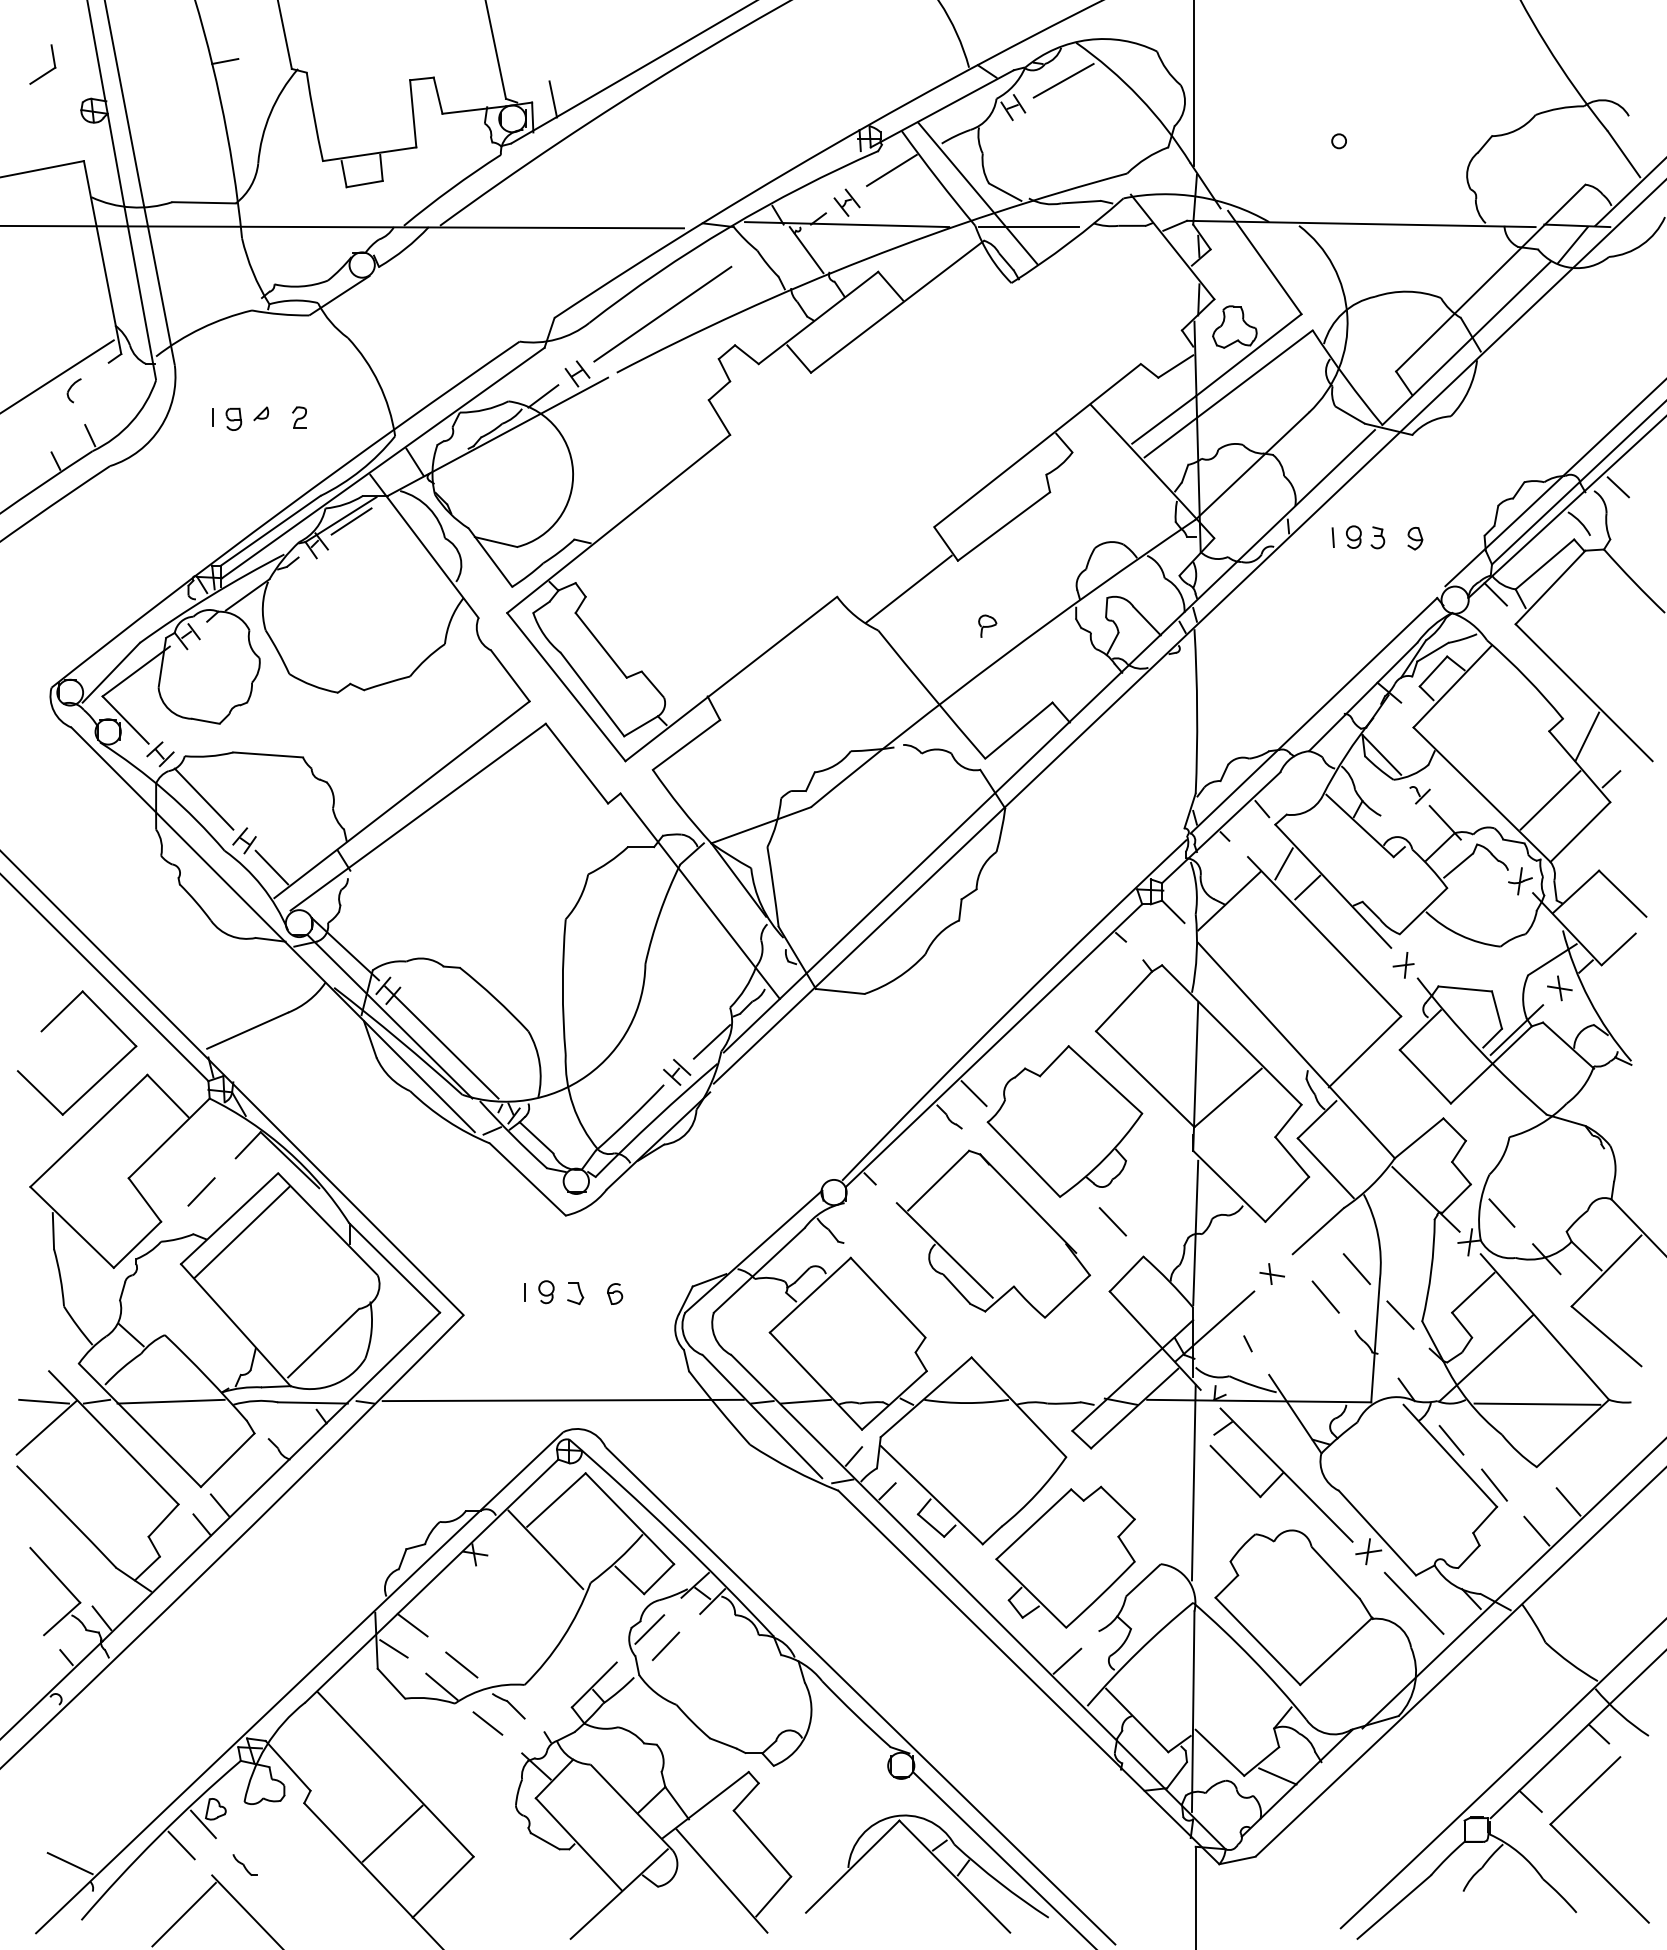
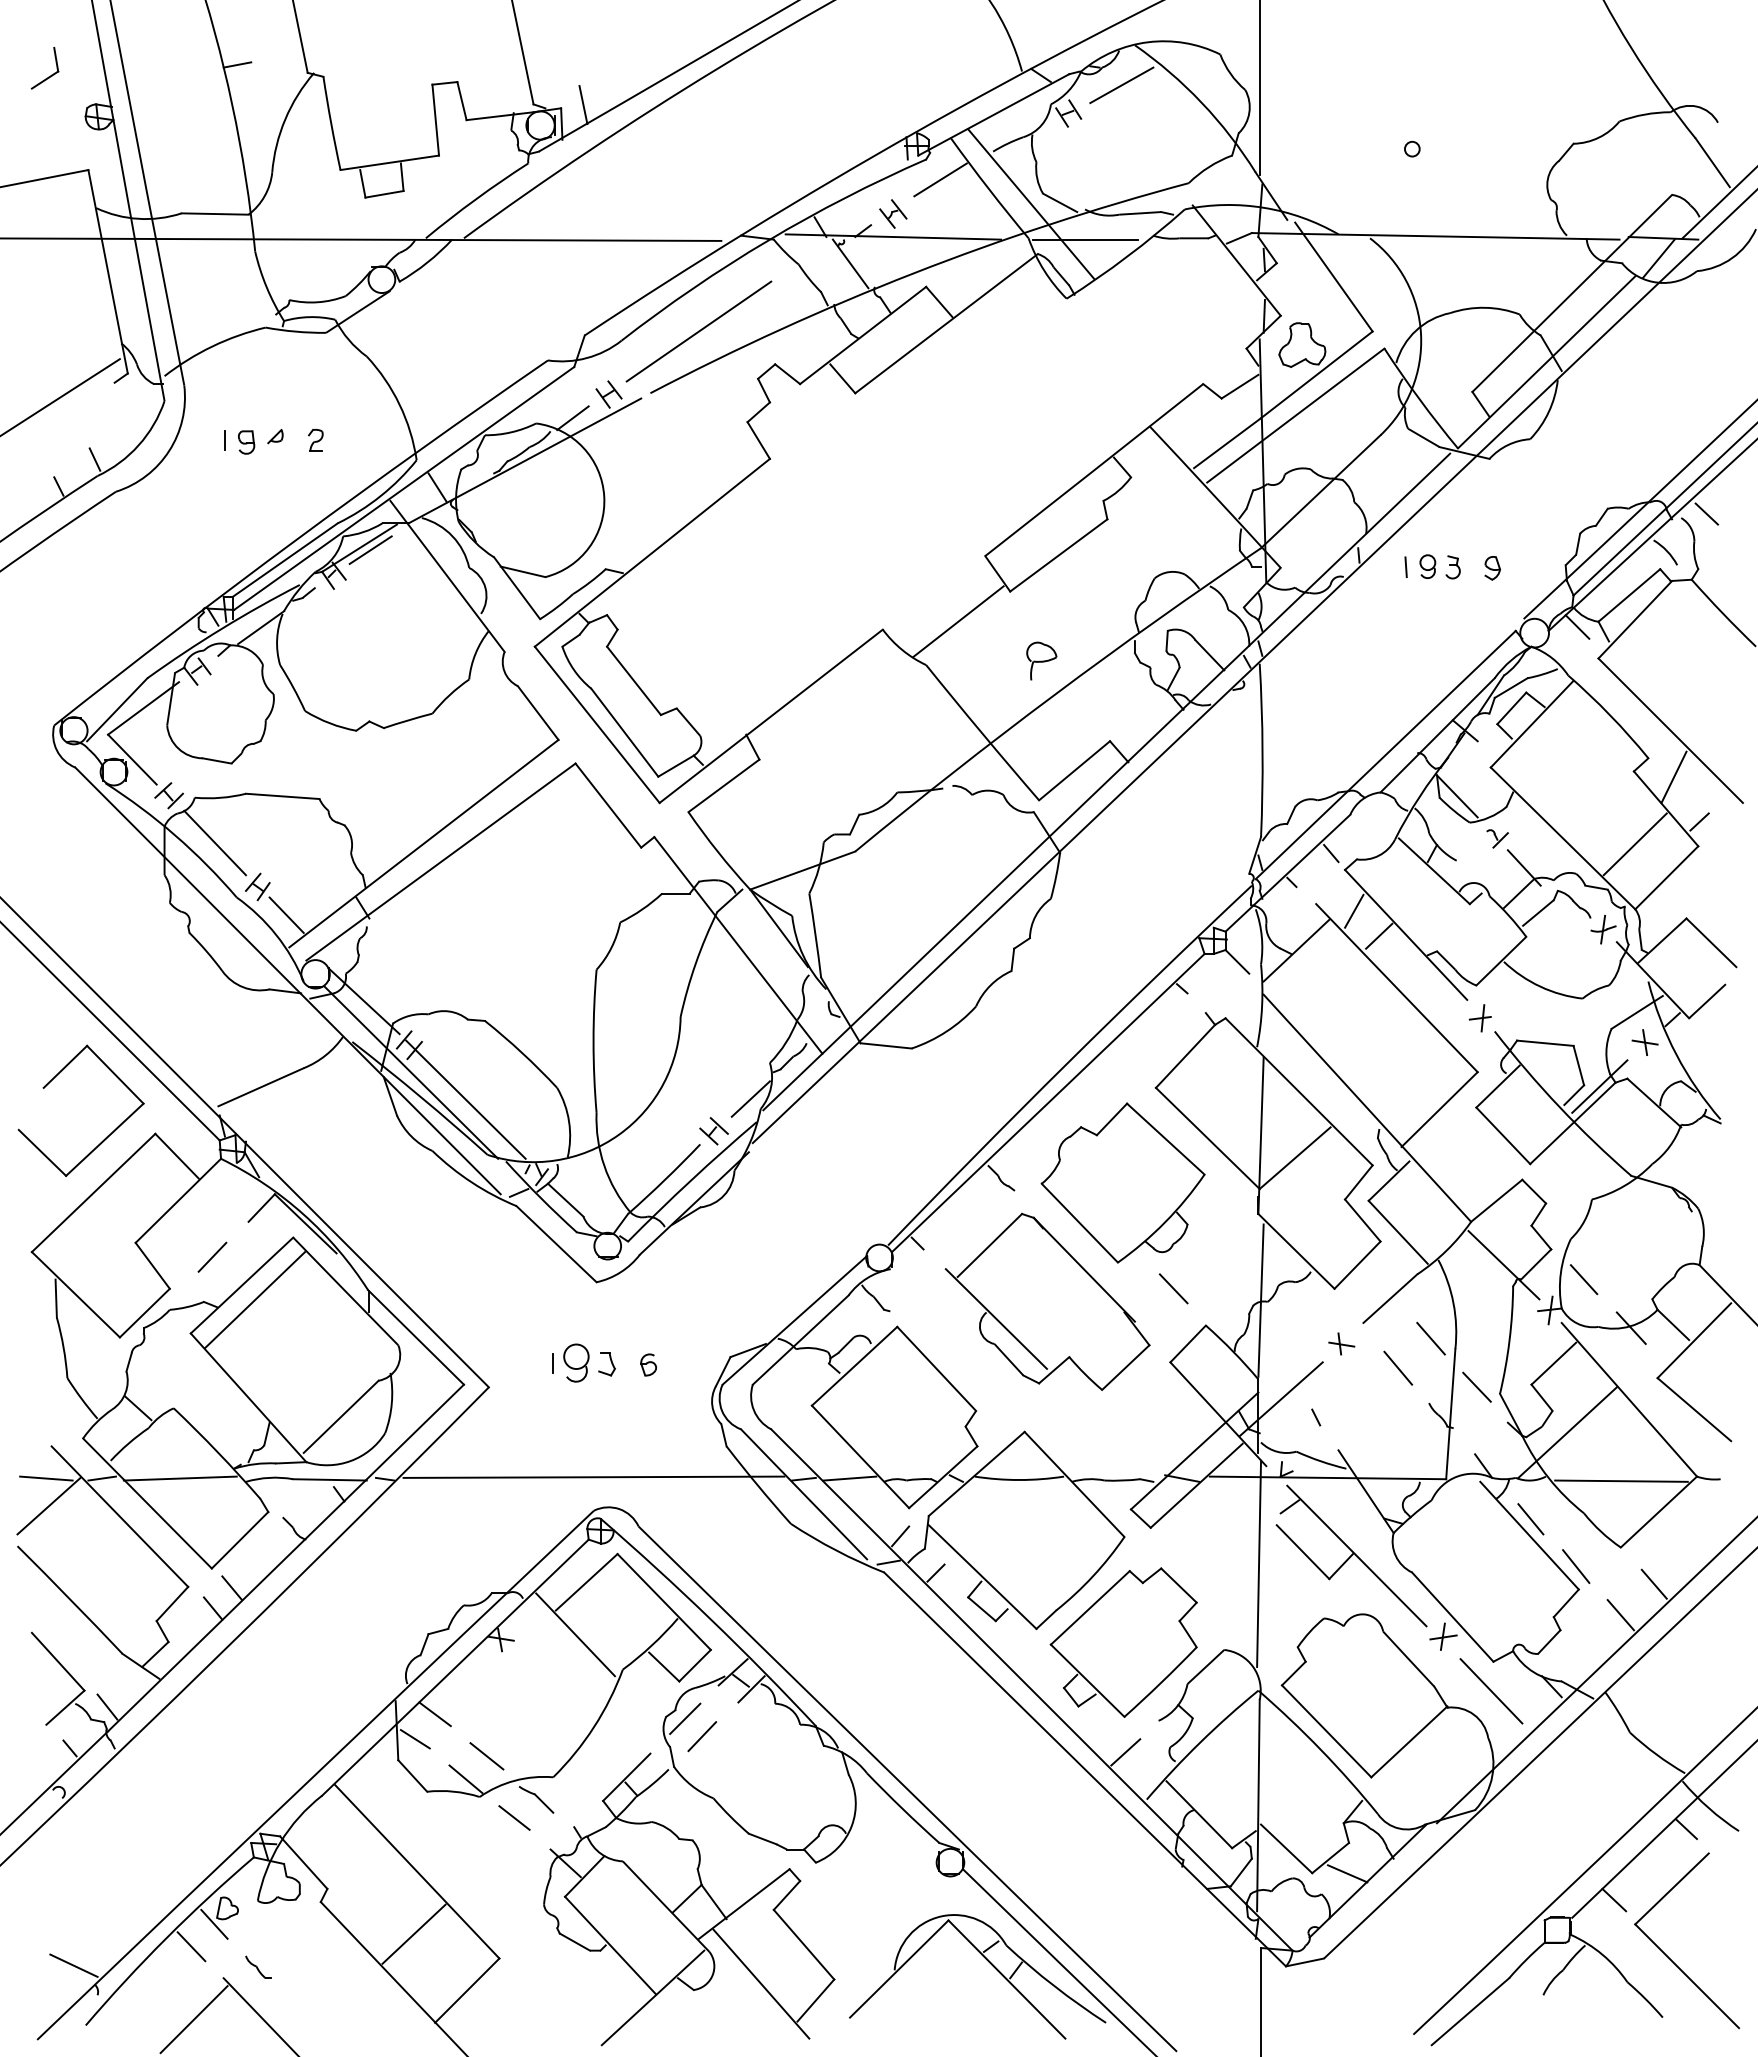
part: (73, 390) -> (77, 412), removed
part: (987, 626) -> (1041, 660), size x1.6
line: (974, 1093) -> (1027, 1153), removed
part: (545, 1291) -> (575, 1362), size x1.6

